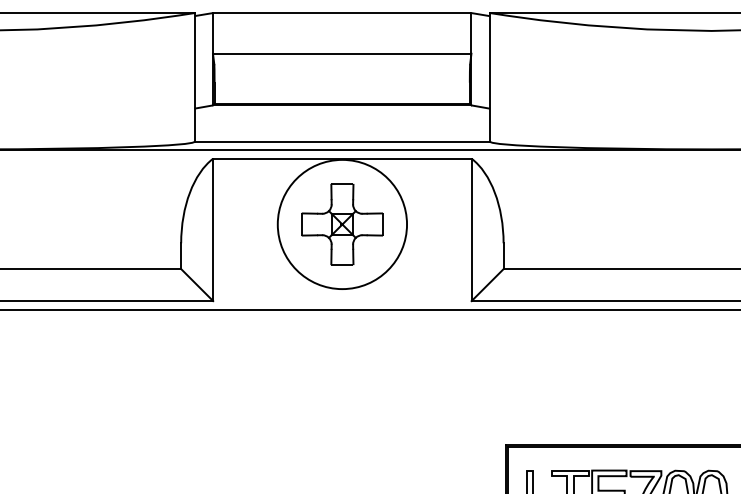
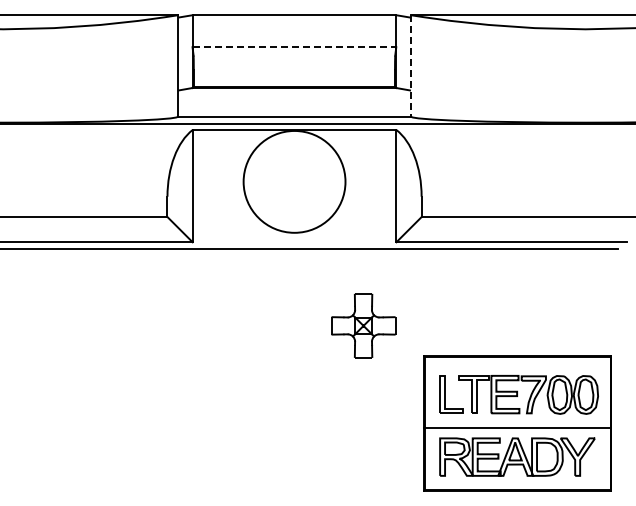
line: (342, 54) -> (294, 47), solid -> dashed
line: (489, 76) -> (410, 65), solid -> dashed
part: (342, 224) -> (363, 325), moved

